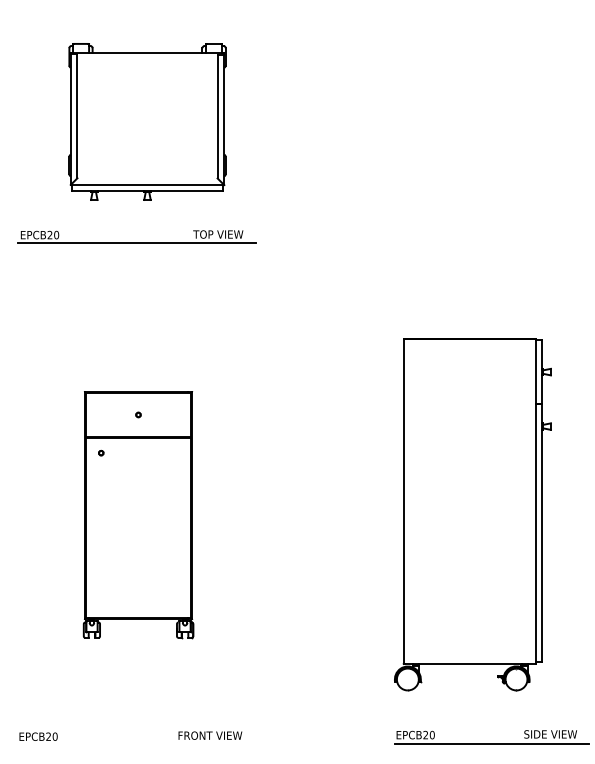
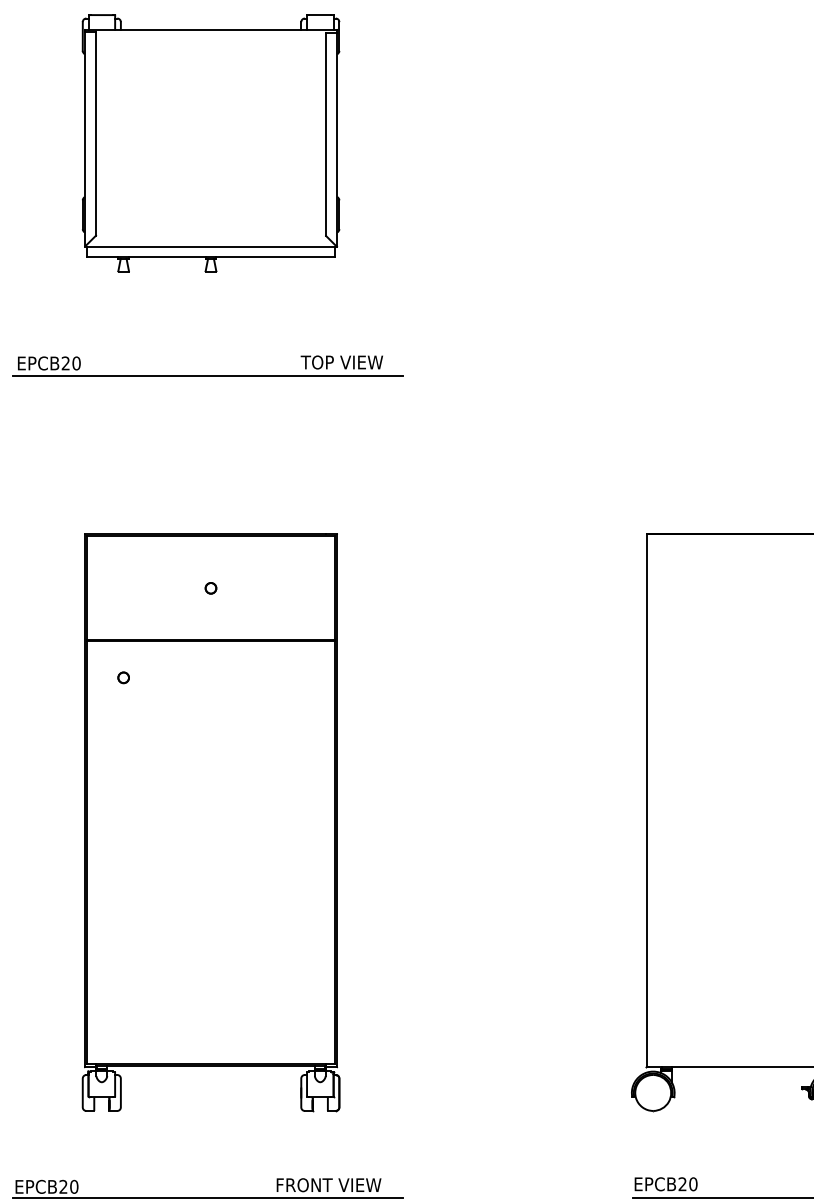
part: (147, 121) -> (211, 142), moved
part: (138, 514) -> (211, 822), size x1.43
line: (136, 743) -> (207, 1198), added

